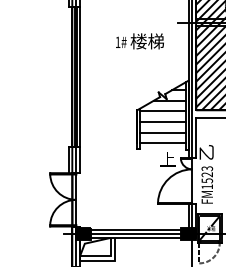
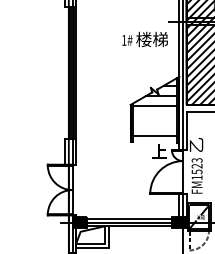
text: (139, 40) -> (144, 38), moved
line: (162, 122) -> (154, 116), removed
line: (162, 132) -> (154, 126), removed

